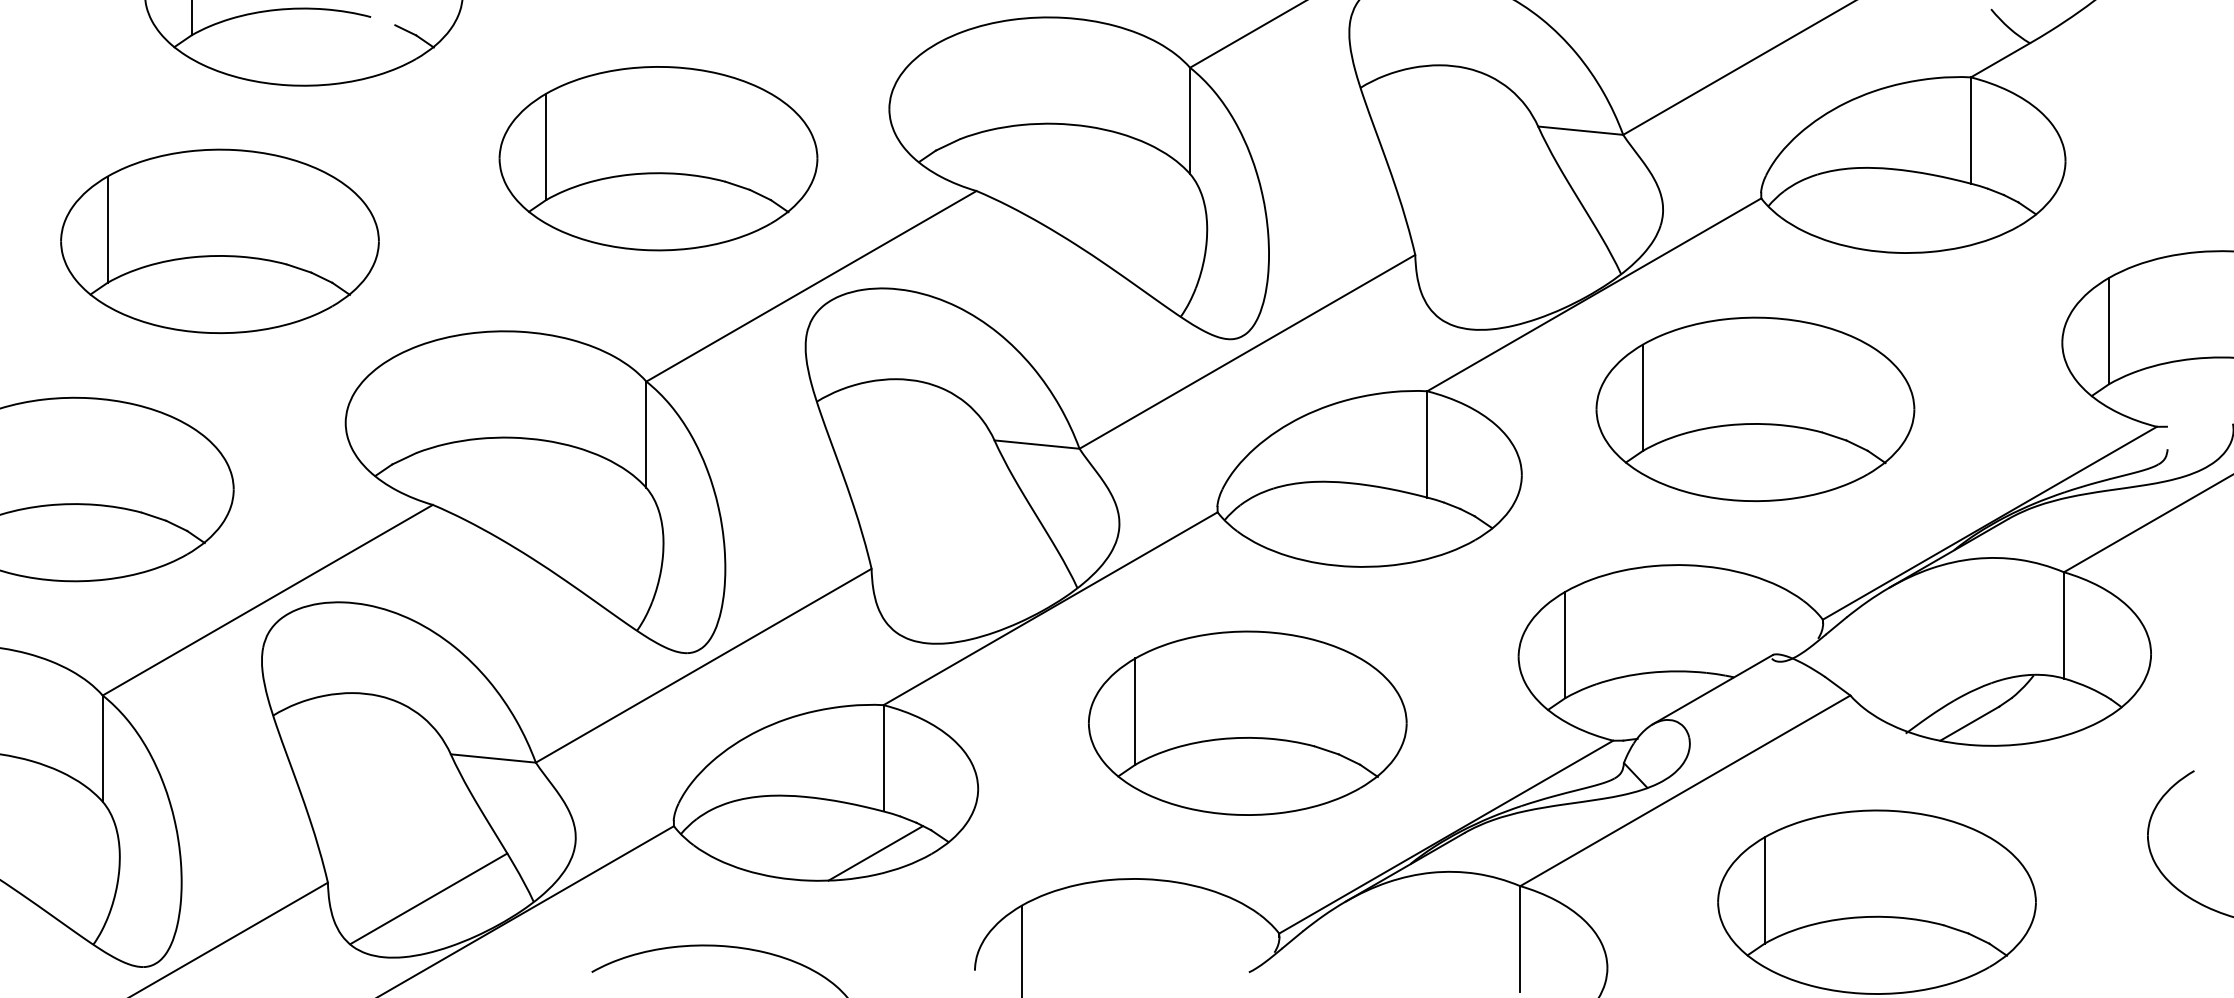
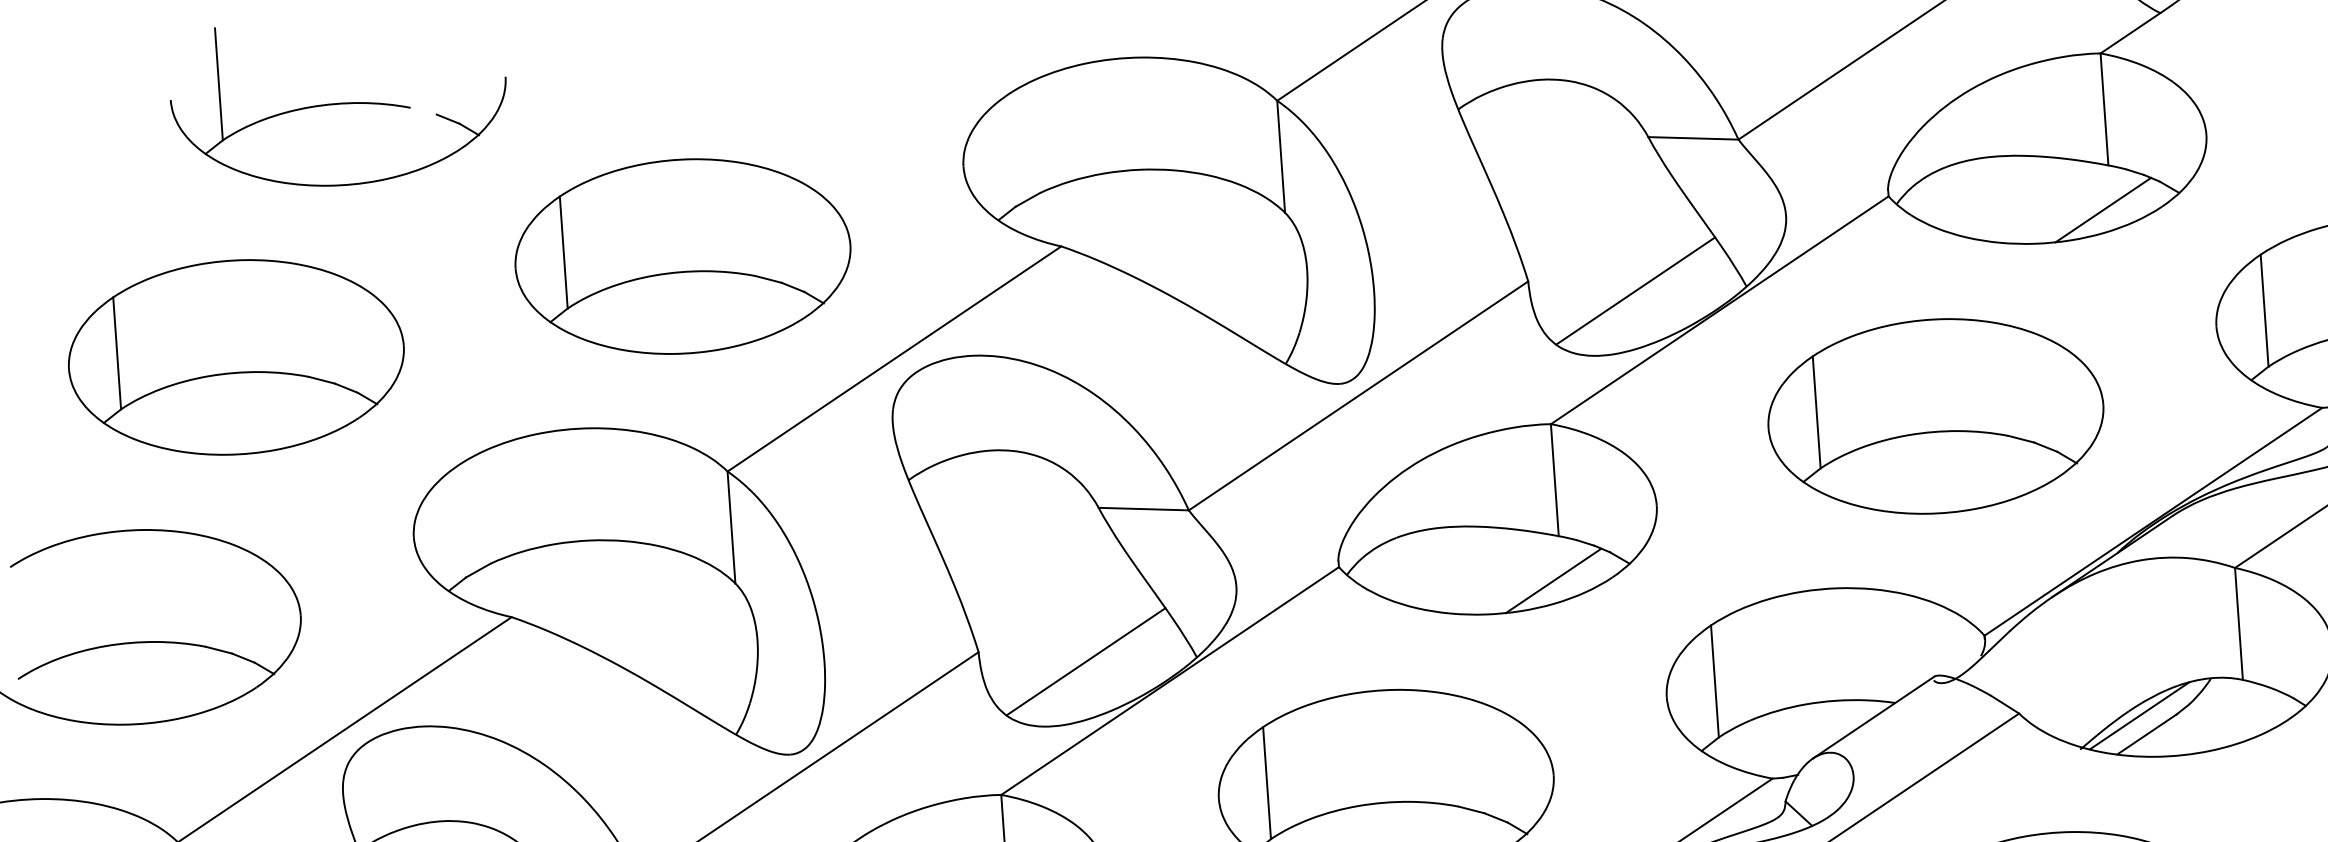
part: (658, 158) -> (682, 256), moved
line: (1962, 225) -> (2102, 210), added
part: (219, 241) -> (235, 357), moved
line: (1515, 270) -> (1635, 290), added
part: (1755, 409) -> (1936, 416), moved
line: (1419, 539) -> (1553, 580), added
line: (972, 584) -> (1086, 661), added
line: (1963, 705) -> (2139, 715), added

